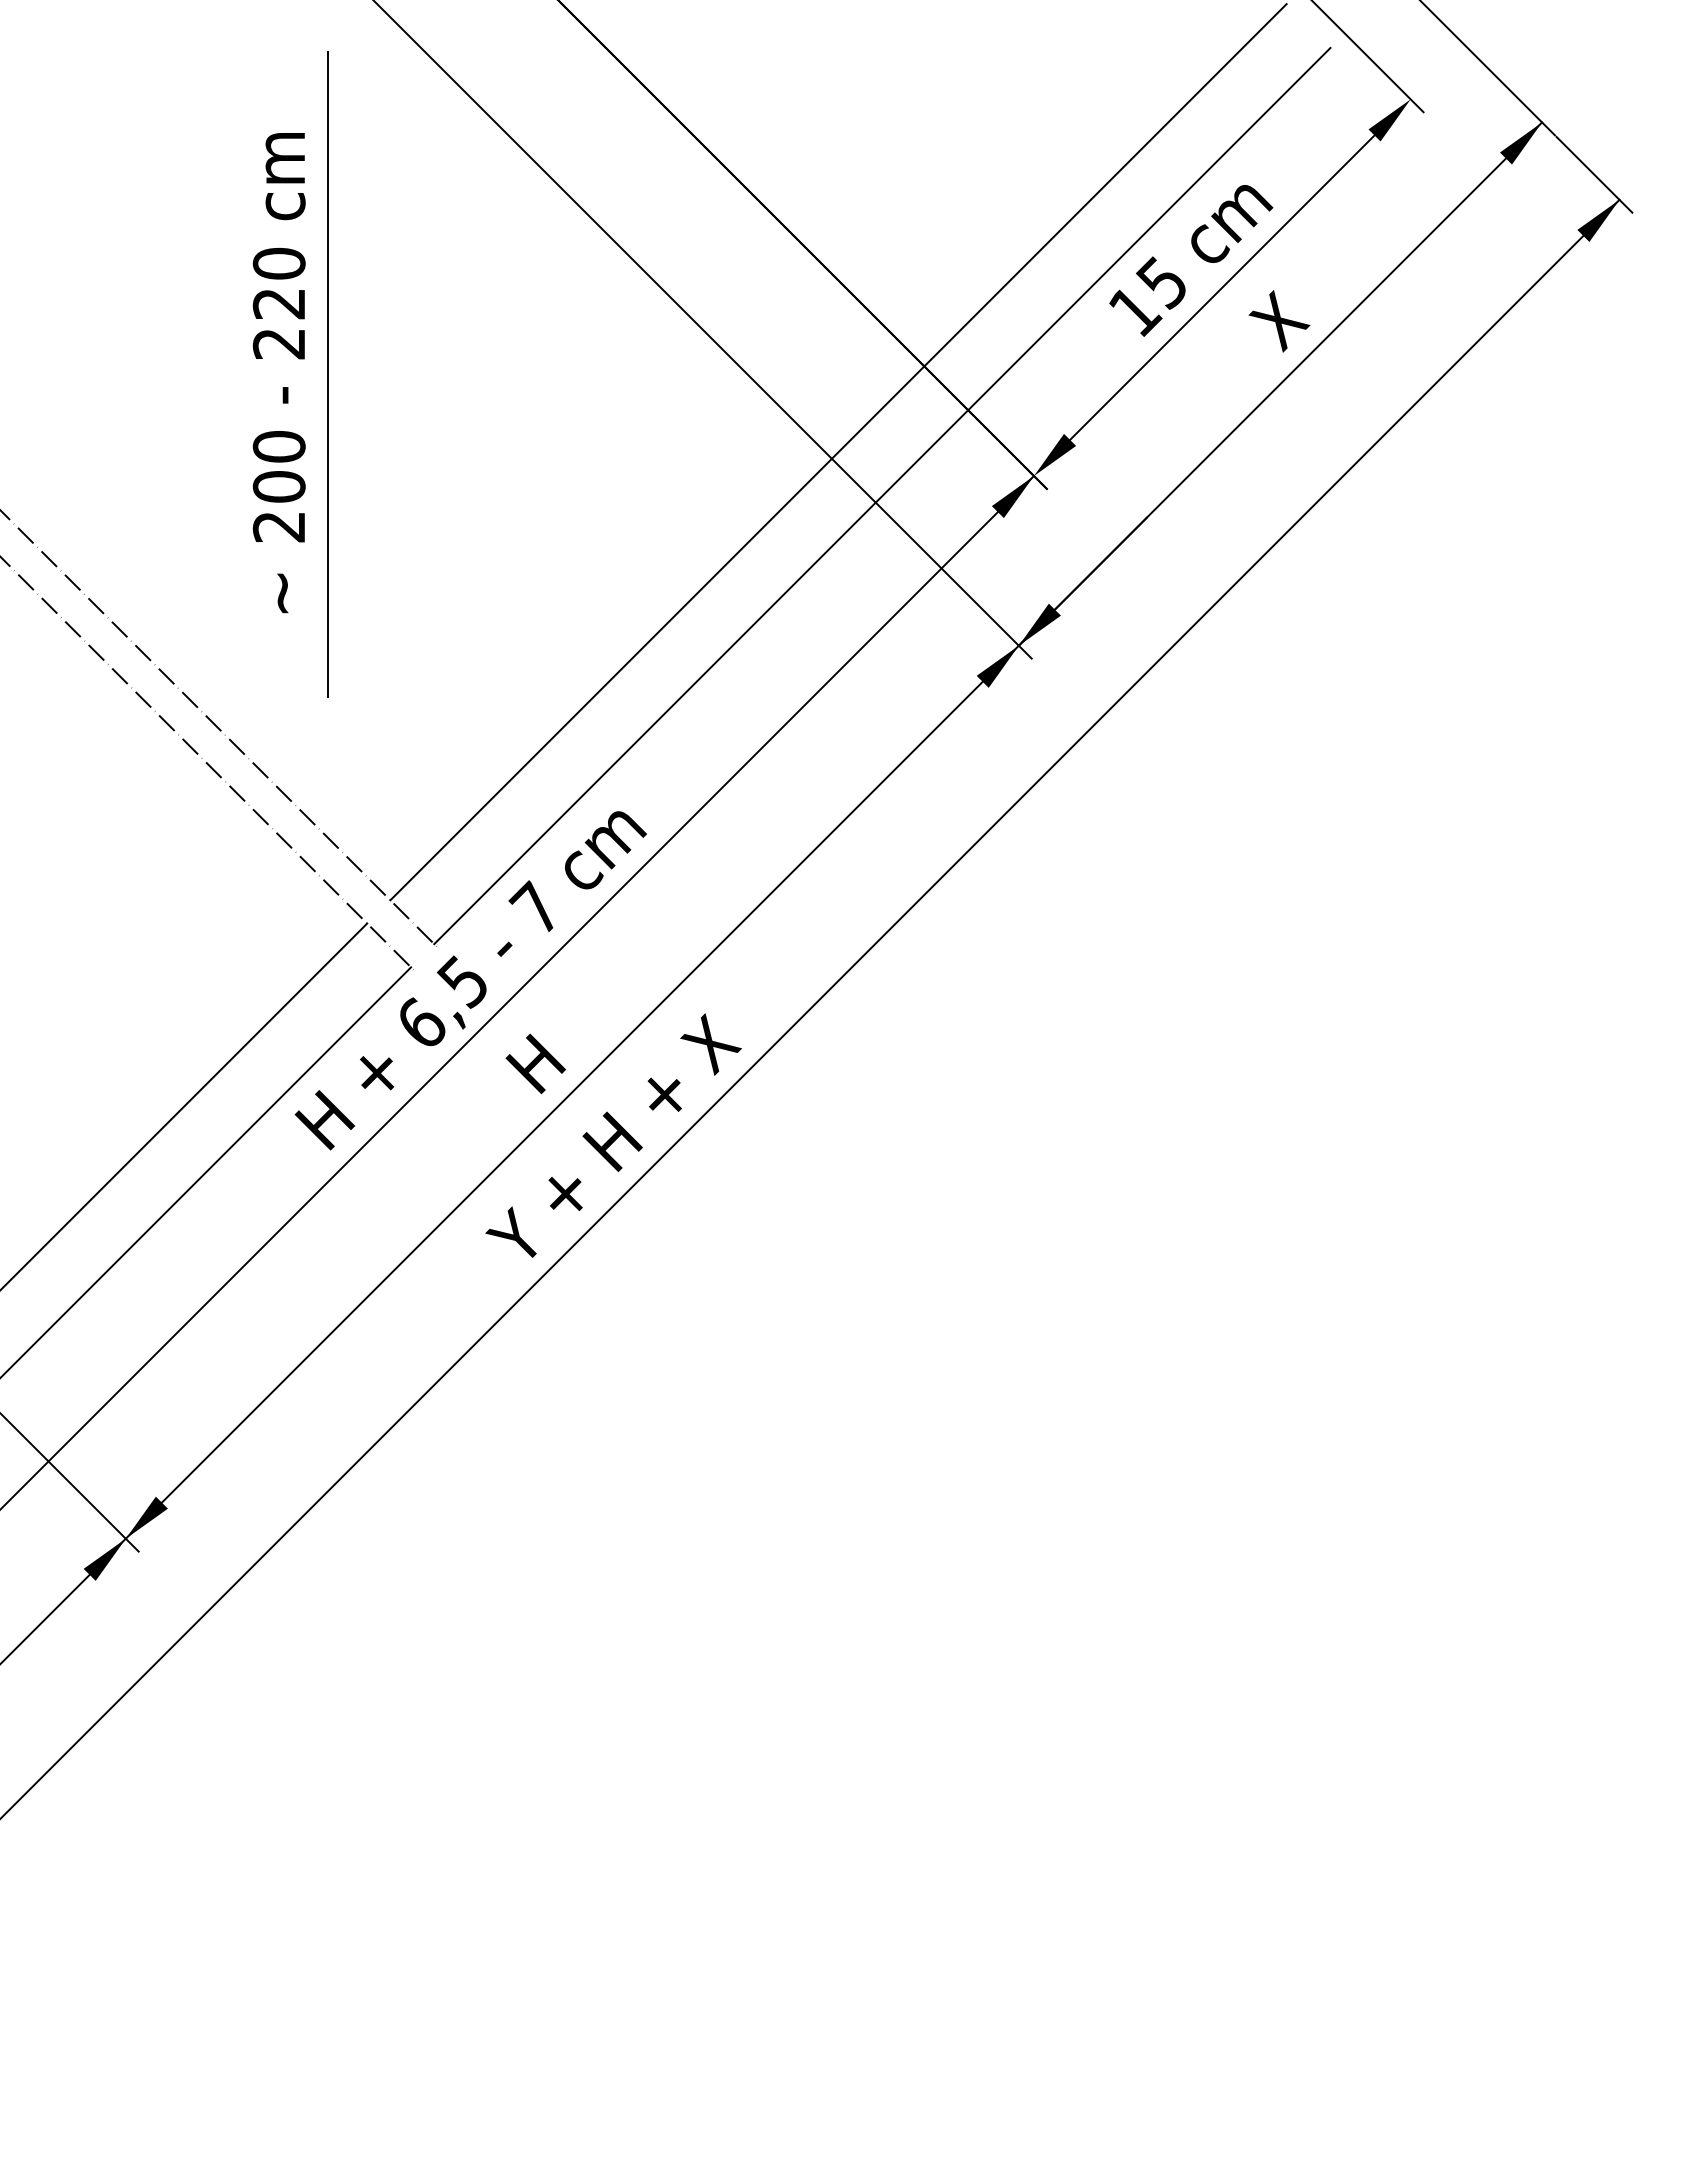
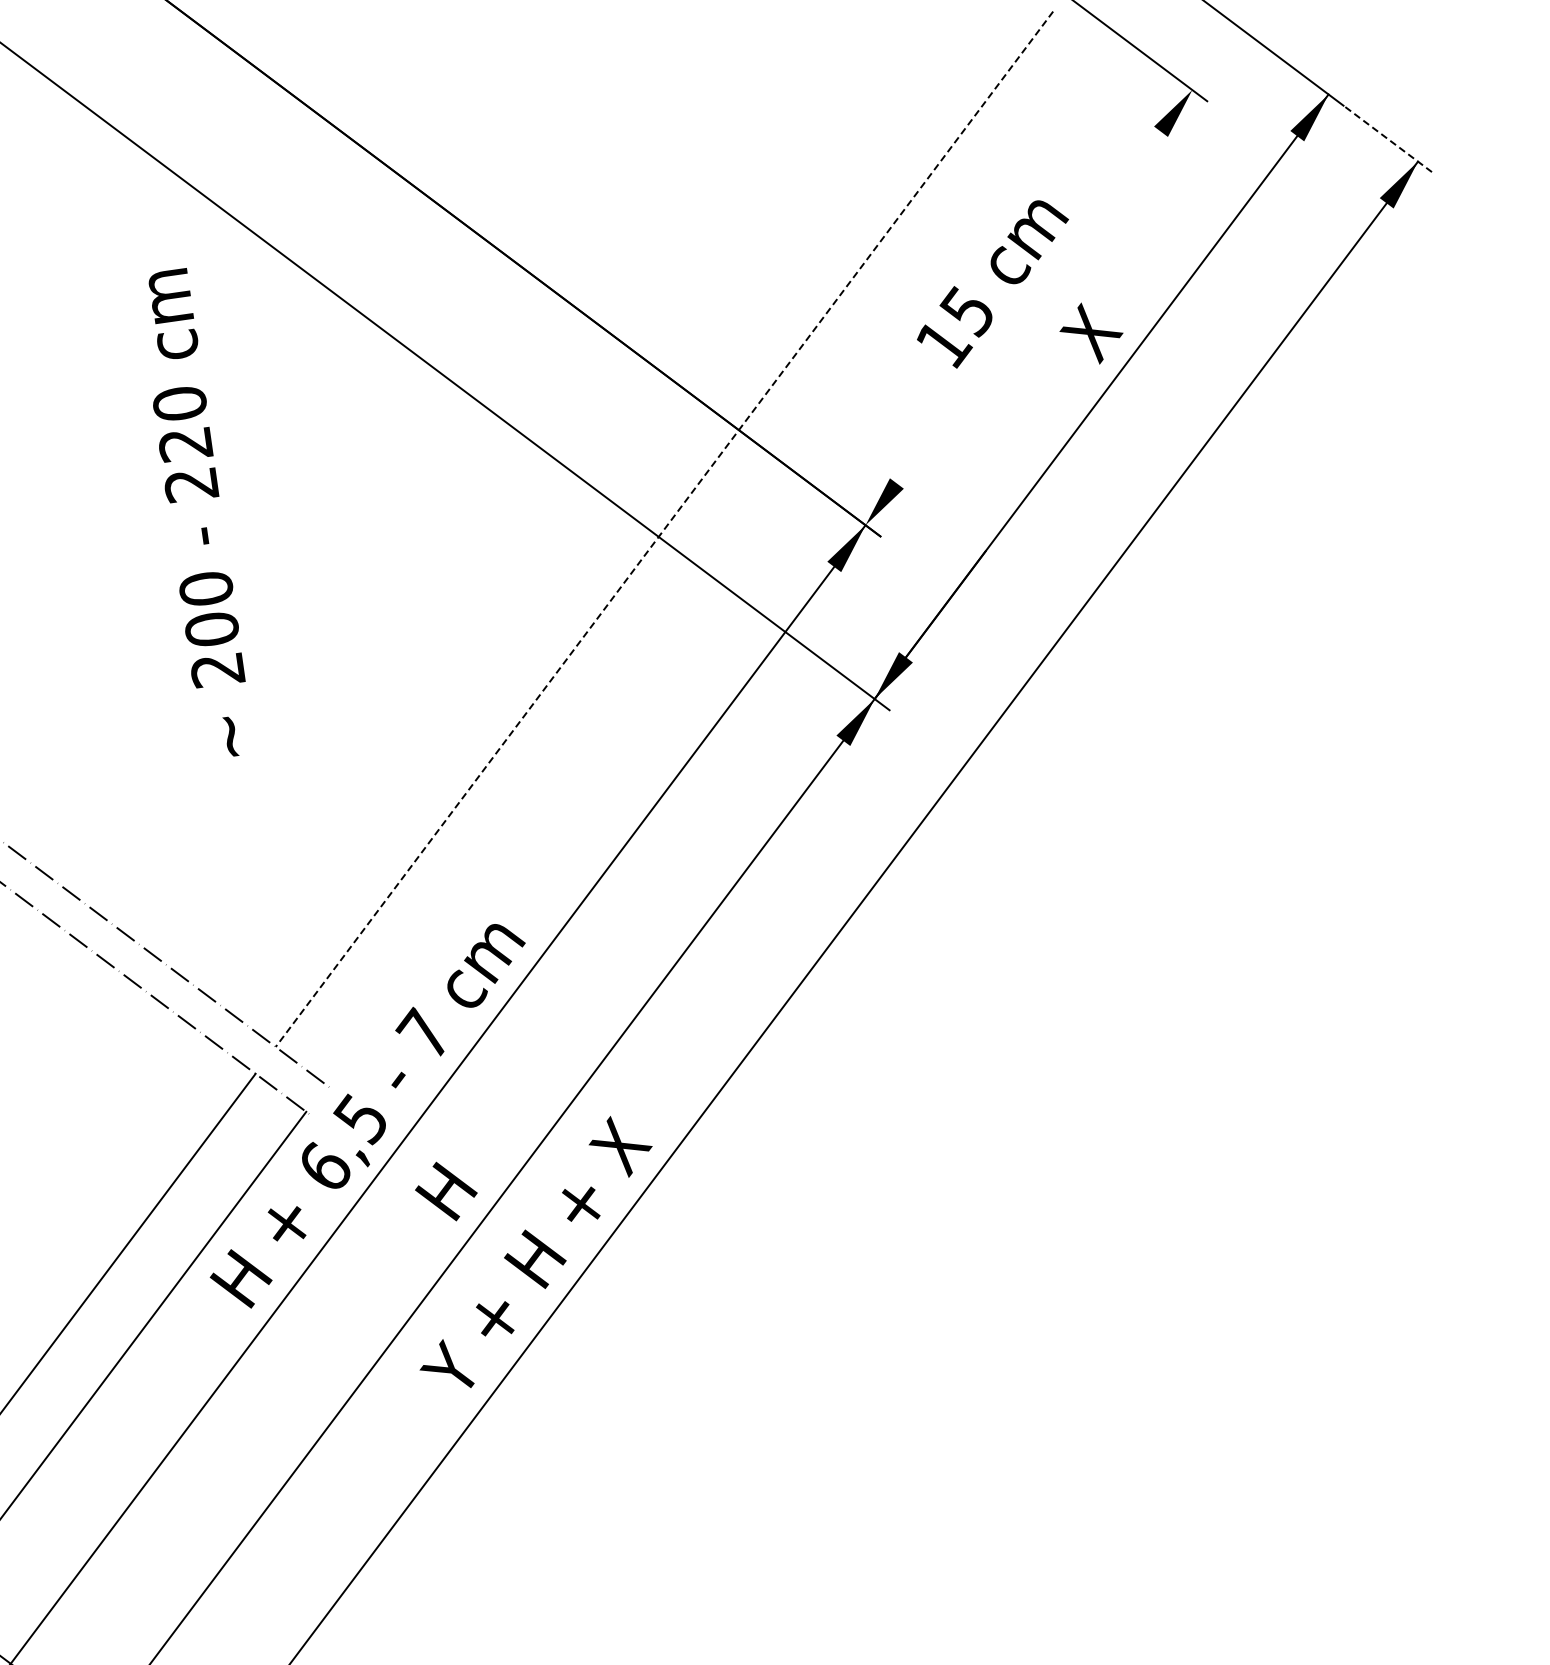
line: (1594, 174) -> (1389, 139), solid -> dashed
line: (1222, 287) -> (1029, 307), removed
text: (278, 373) -> (194, 514), moved
line: (327, 374) -> (136, 524), removed
line: (838, 452) -> (664, 529), solid -> dashed
line: (882, 495) -> (715, 566), removed

